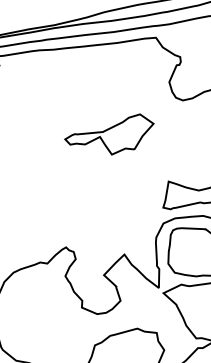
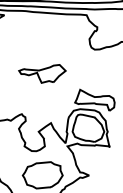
part: (110, 136) -> (42, 73), moved

